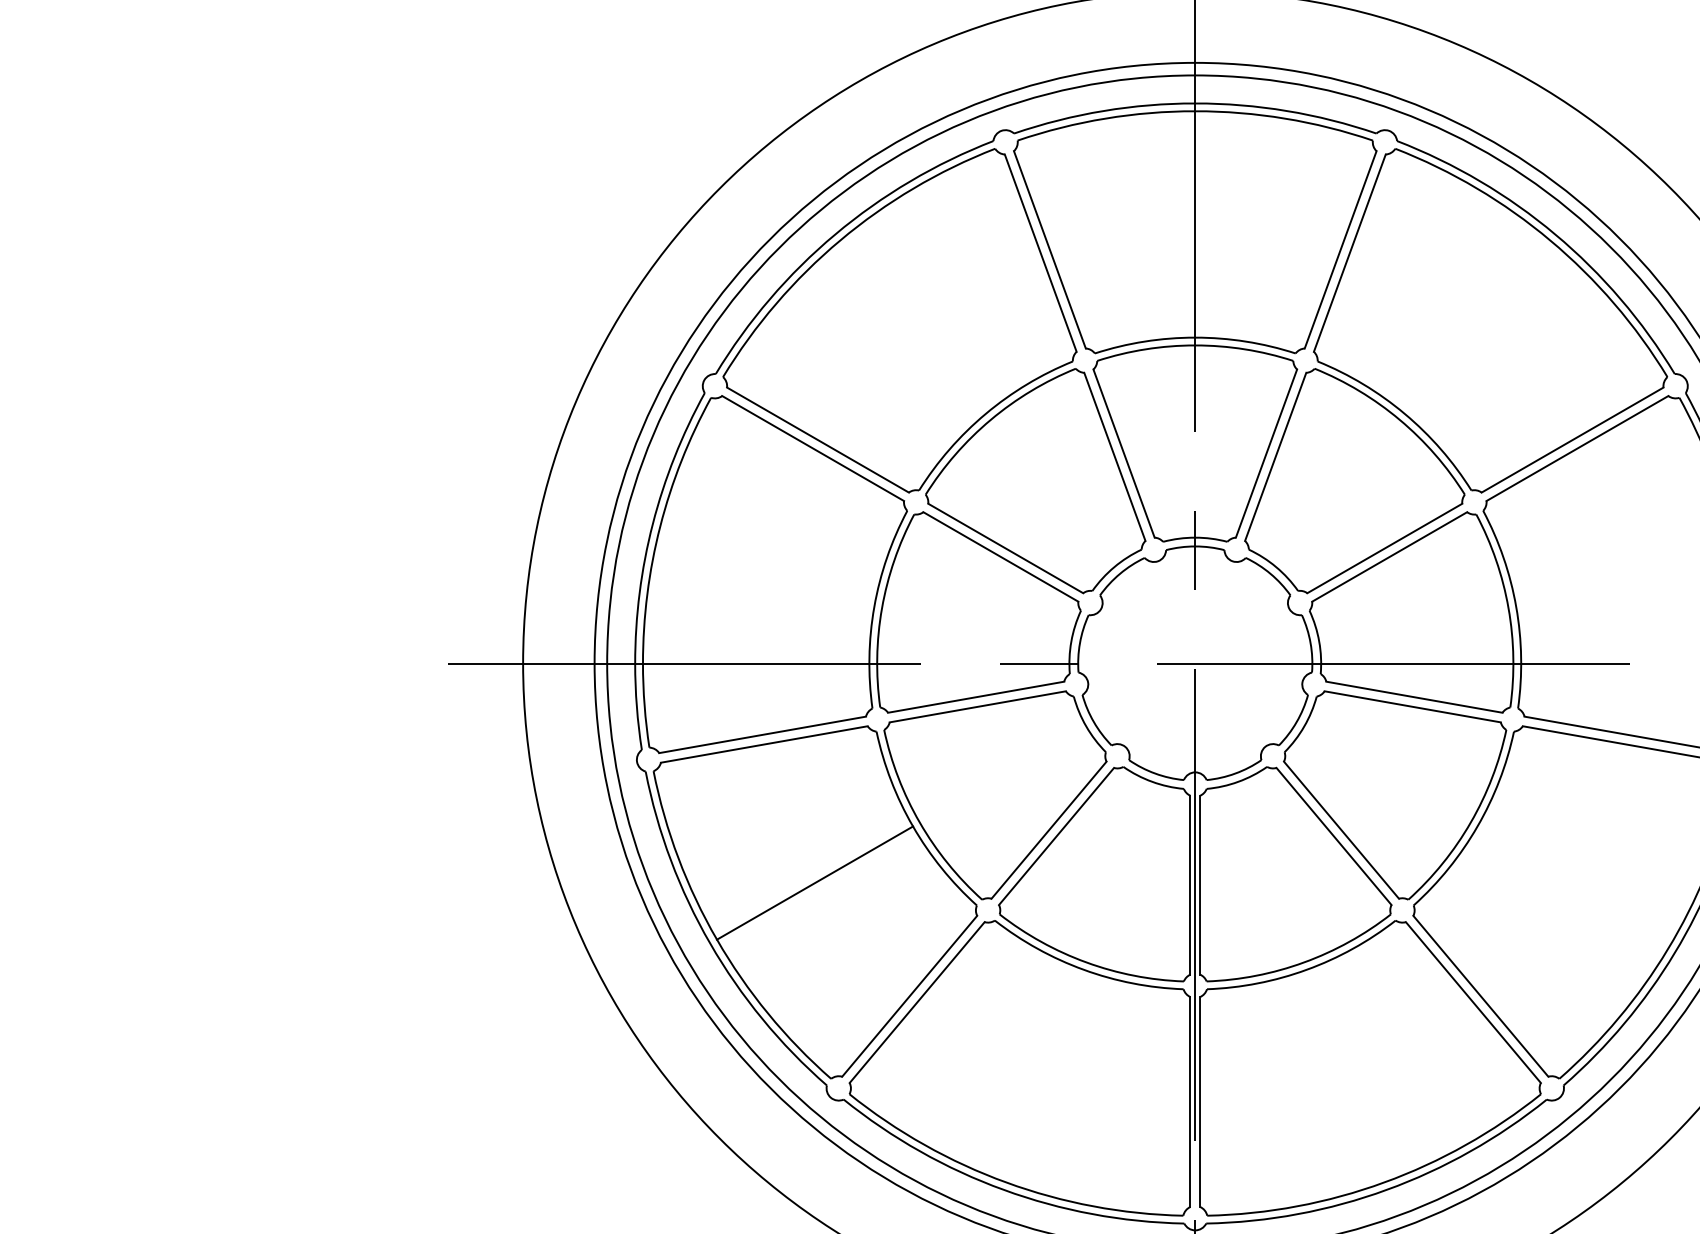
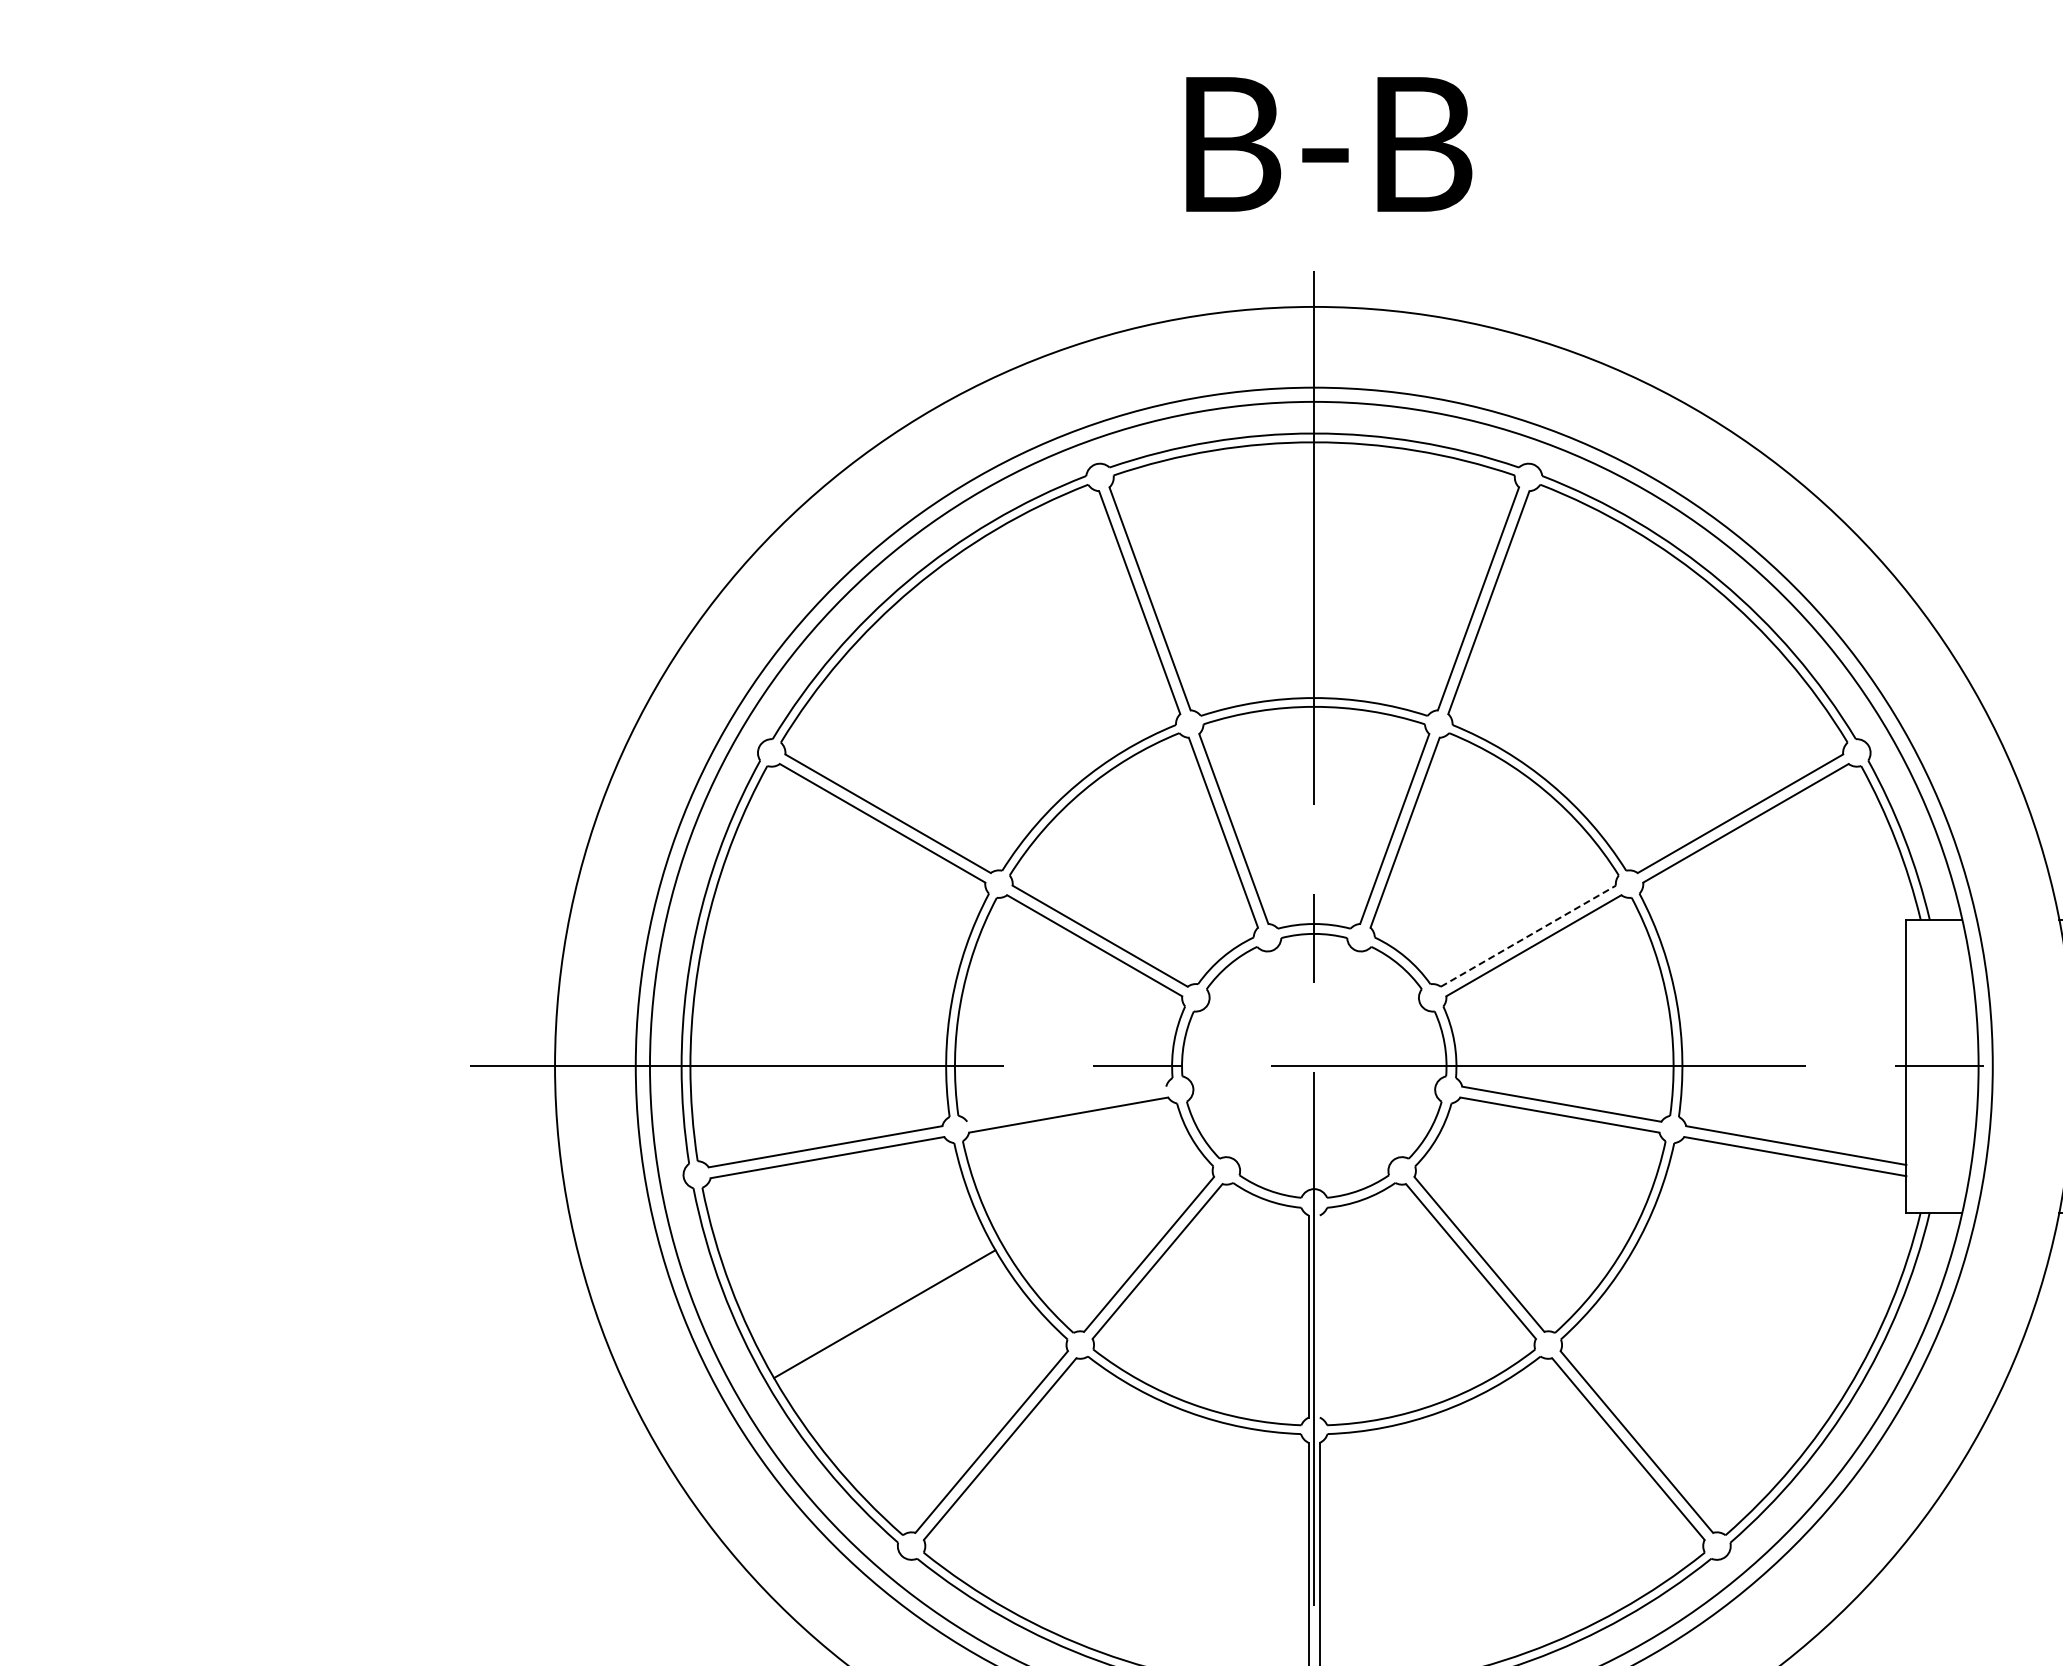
line: (1384, 547) -> (1528, 935), solid -> dashed
line: (975, 696) -> (1066, 1103), removed
line: (1199, 885) -> (1319, 1316), removed

